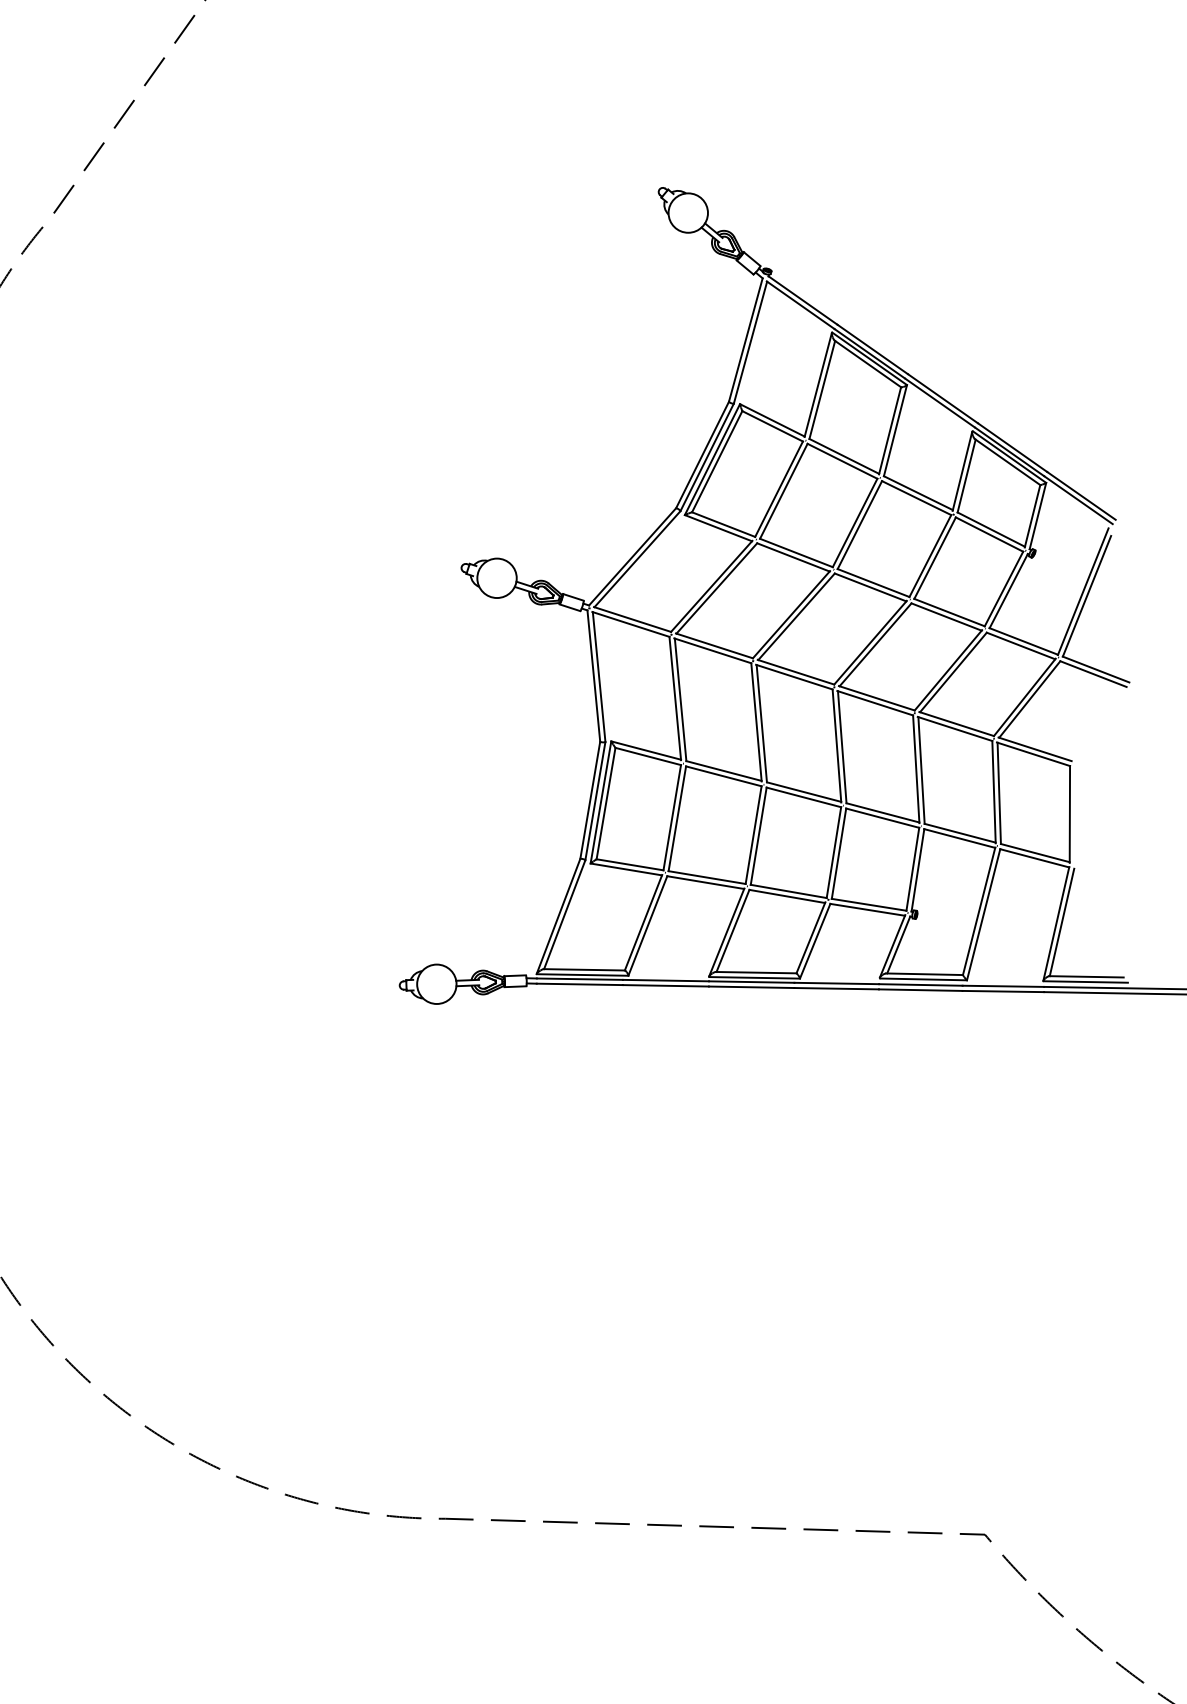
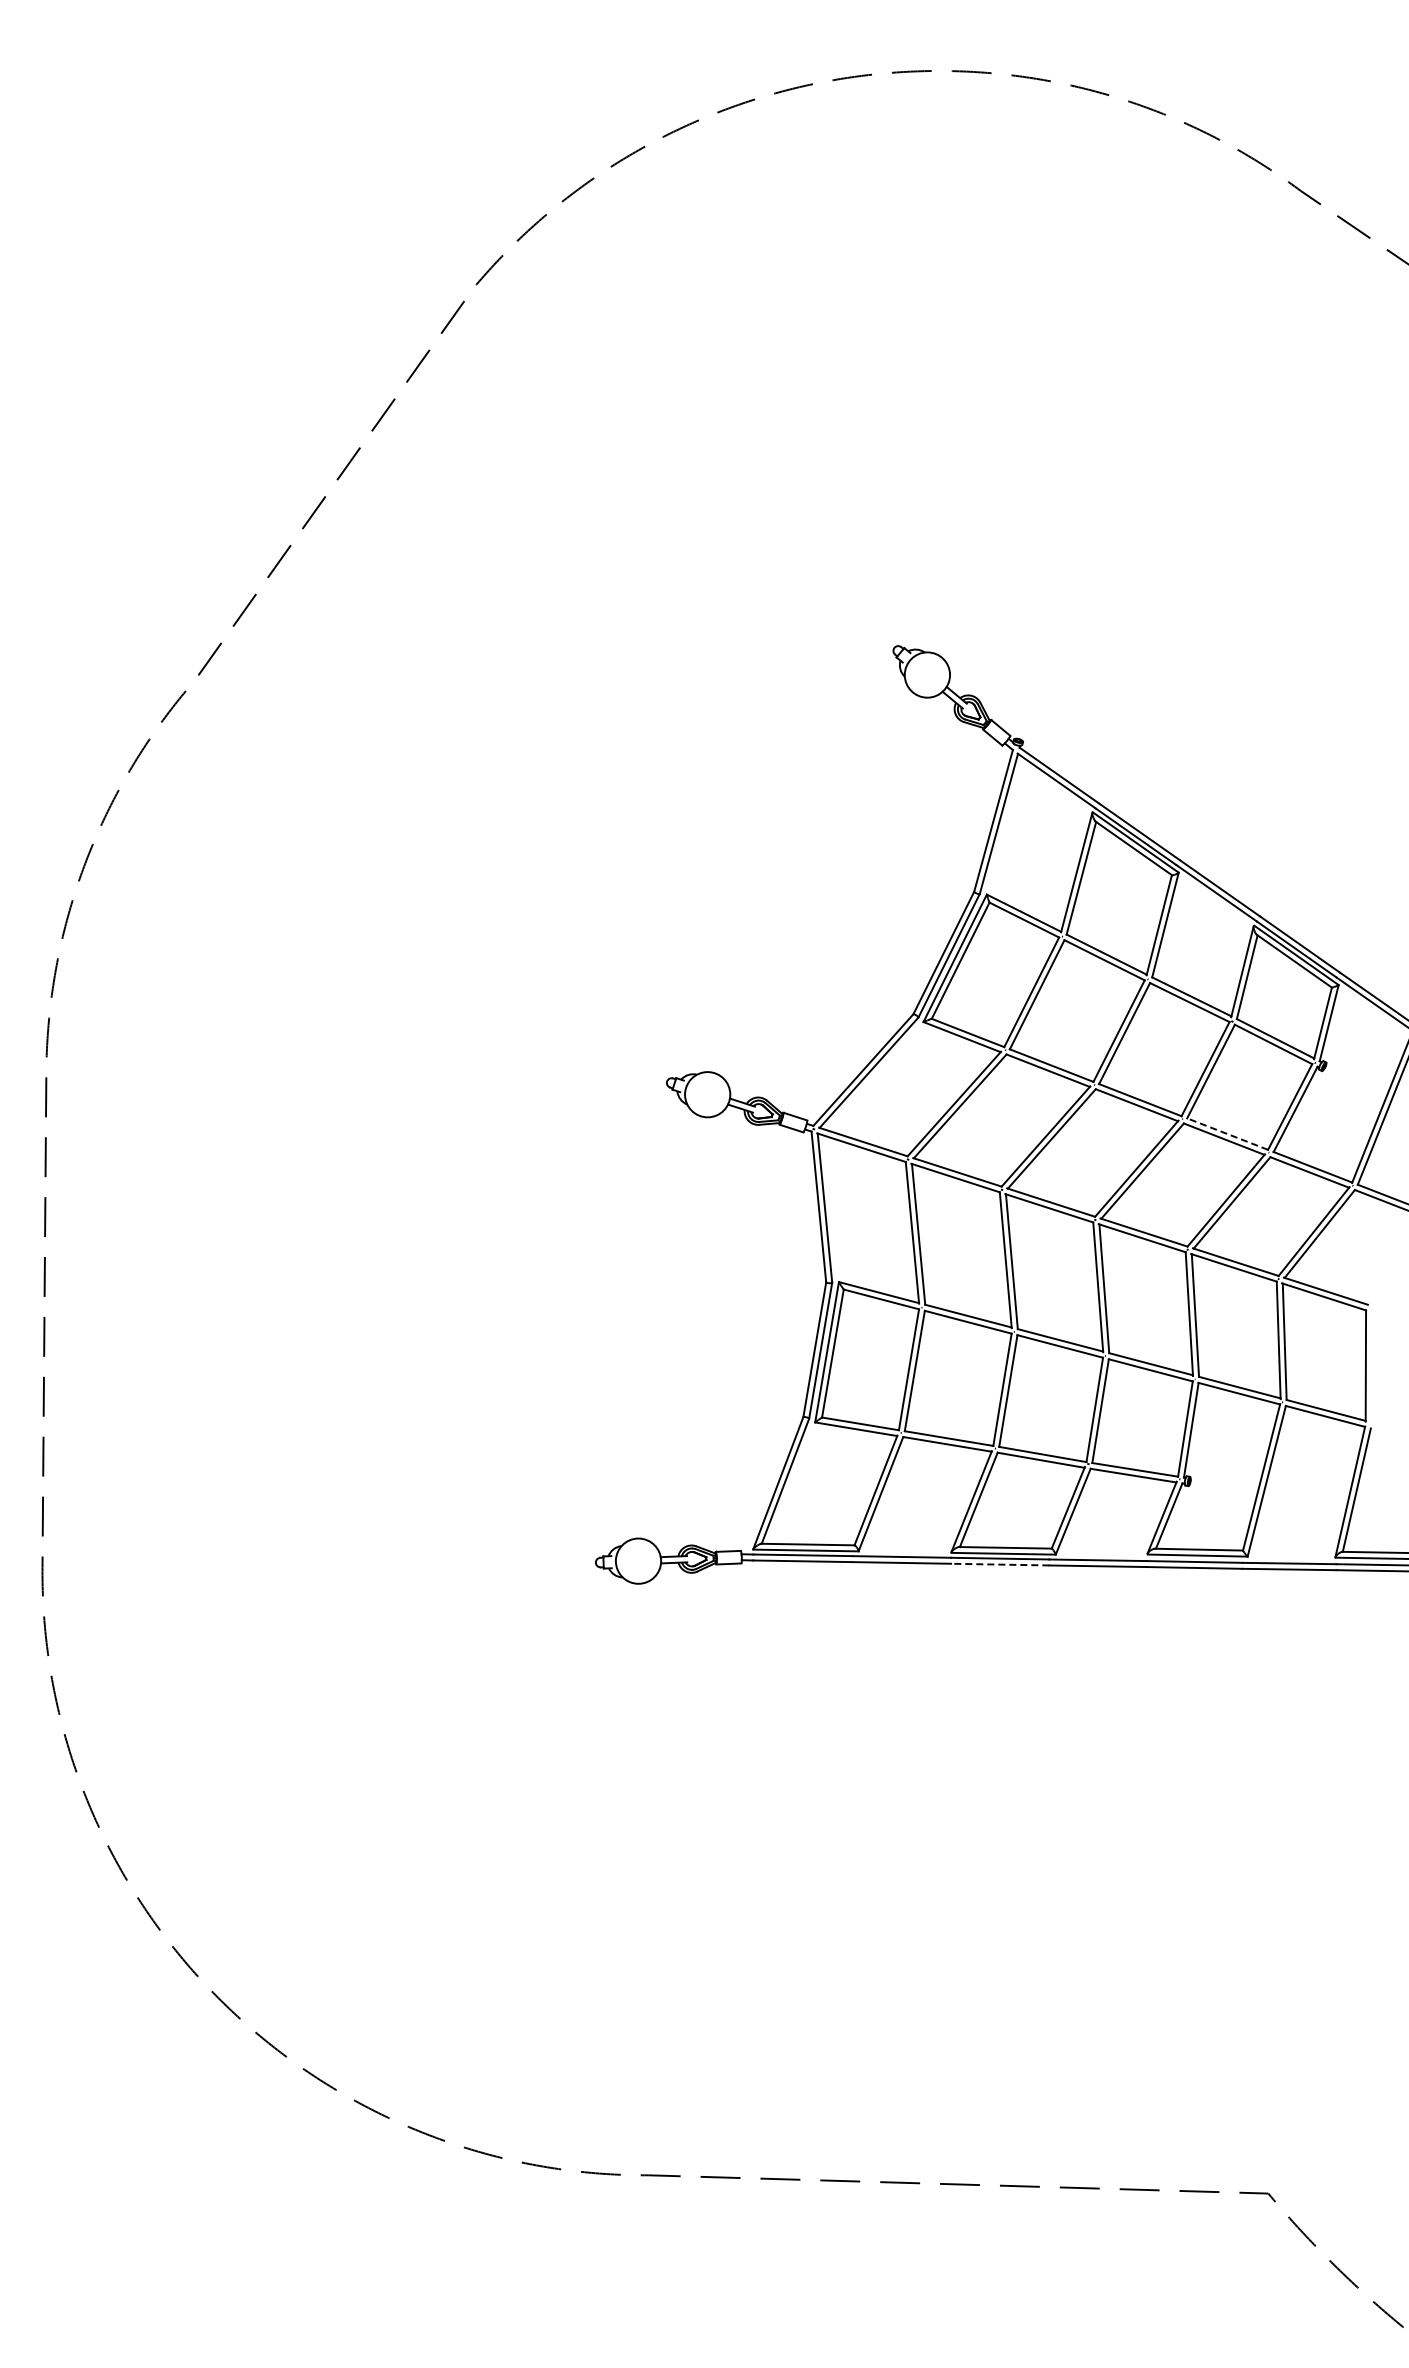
line: (949, 612) -> (1227, 1133), solid -> dashed
line: (751, 987) -> (999, 1564), solid -> dashed

